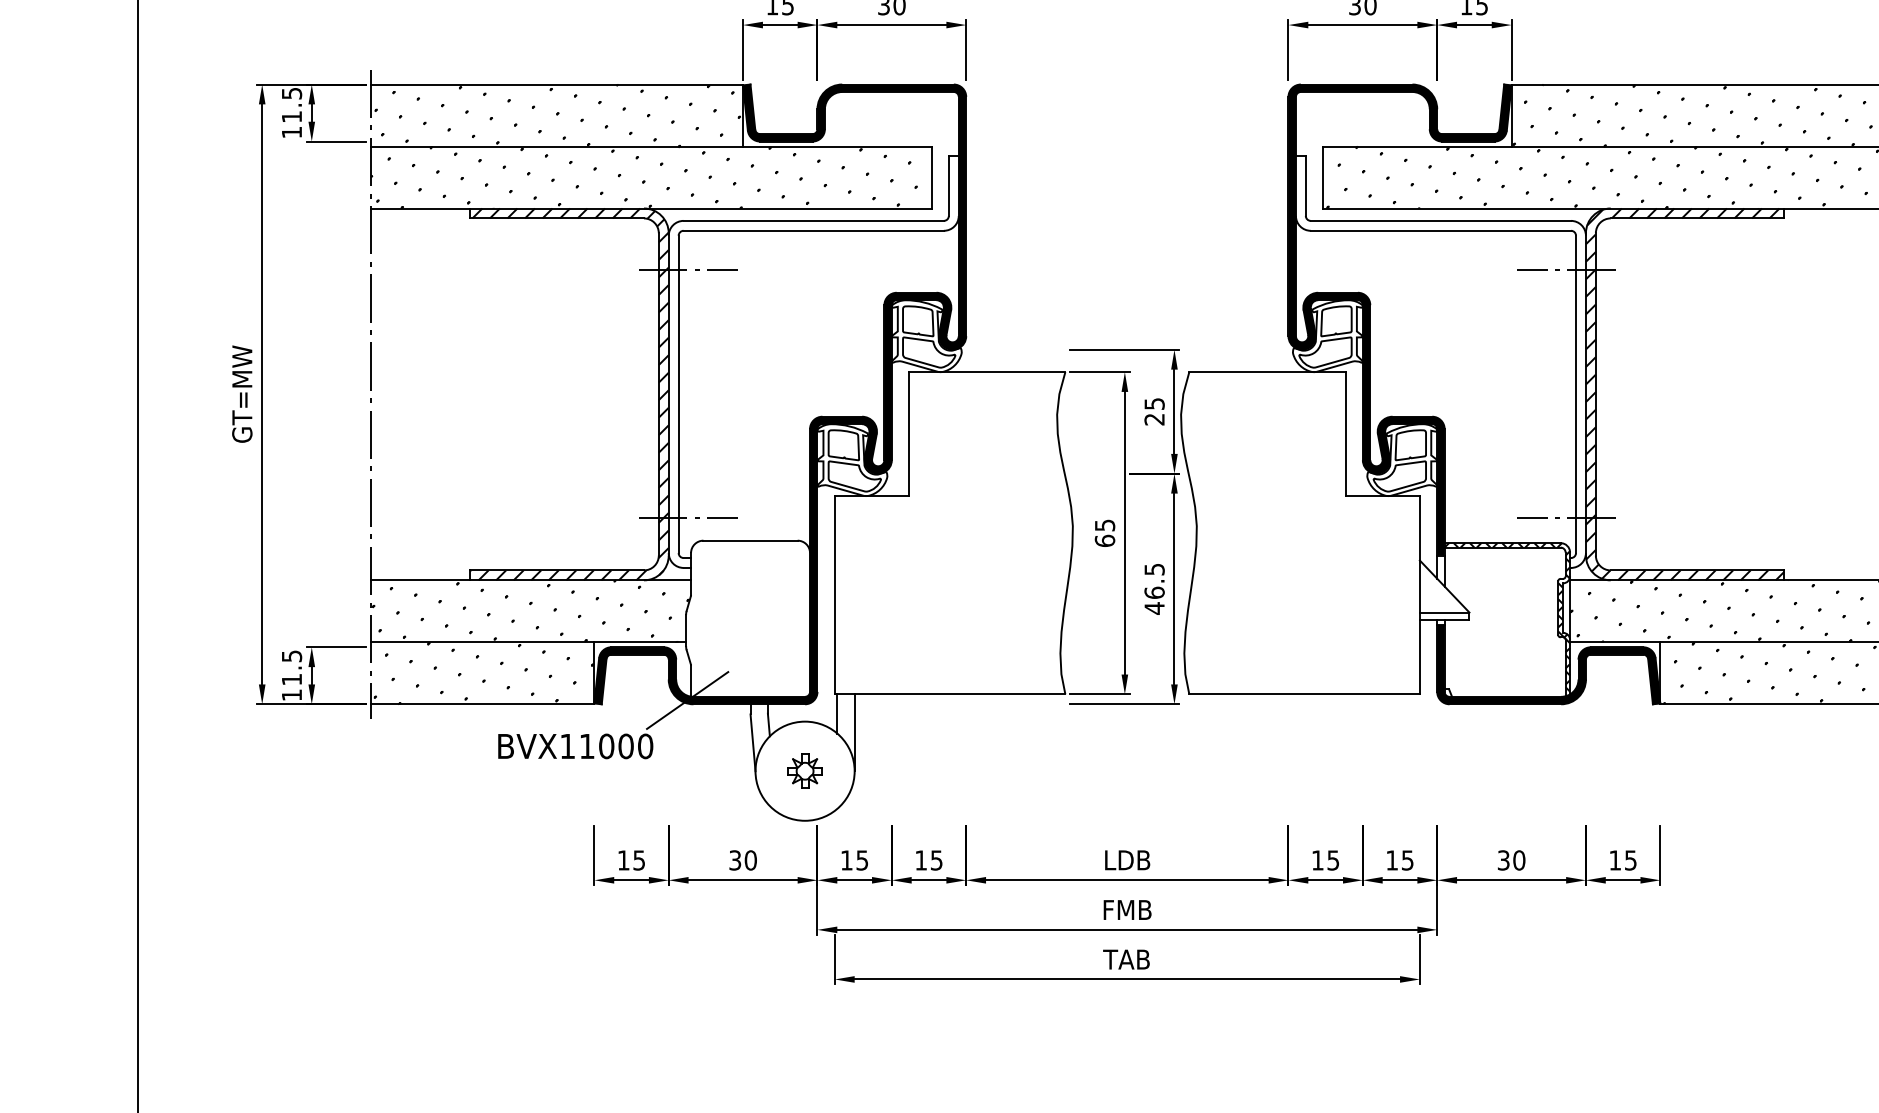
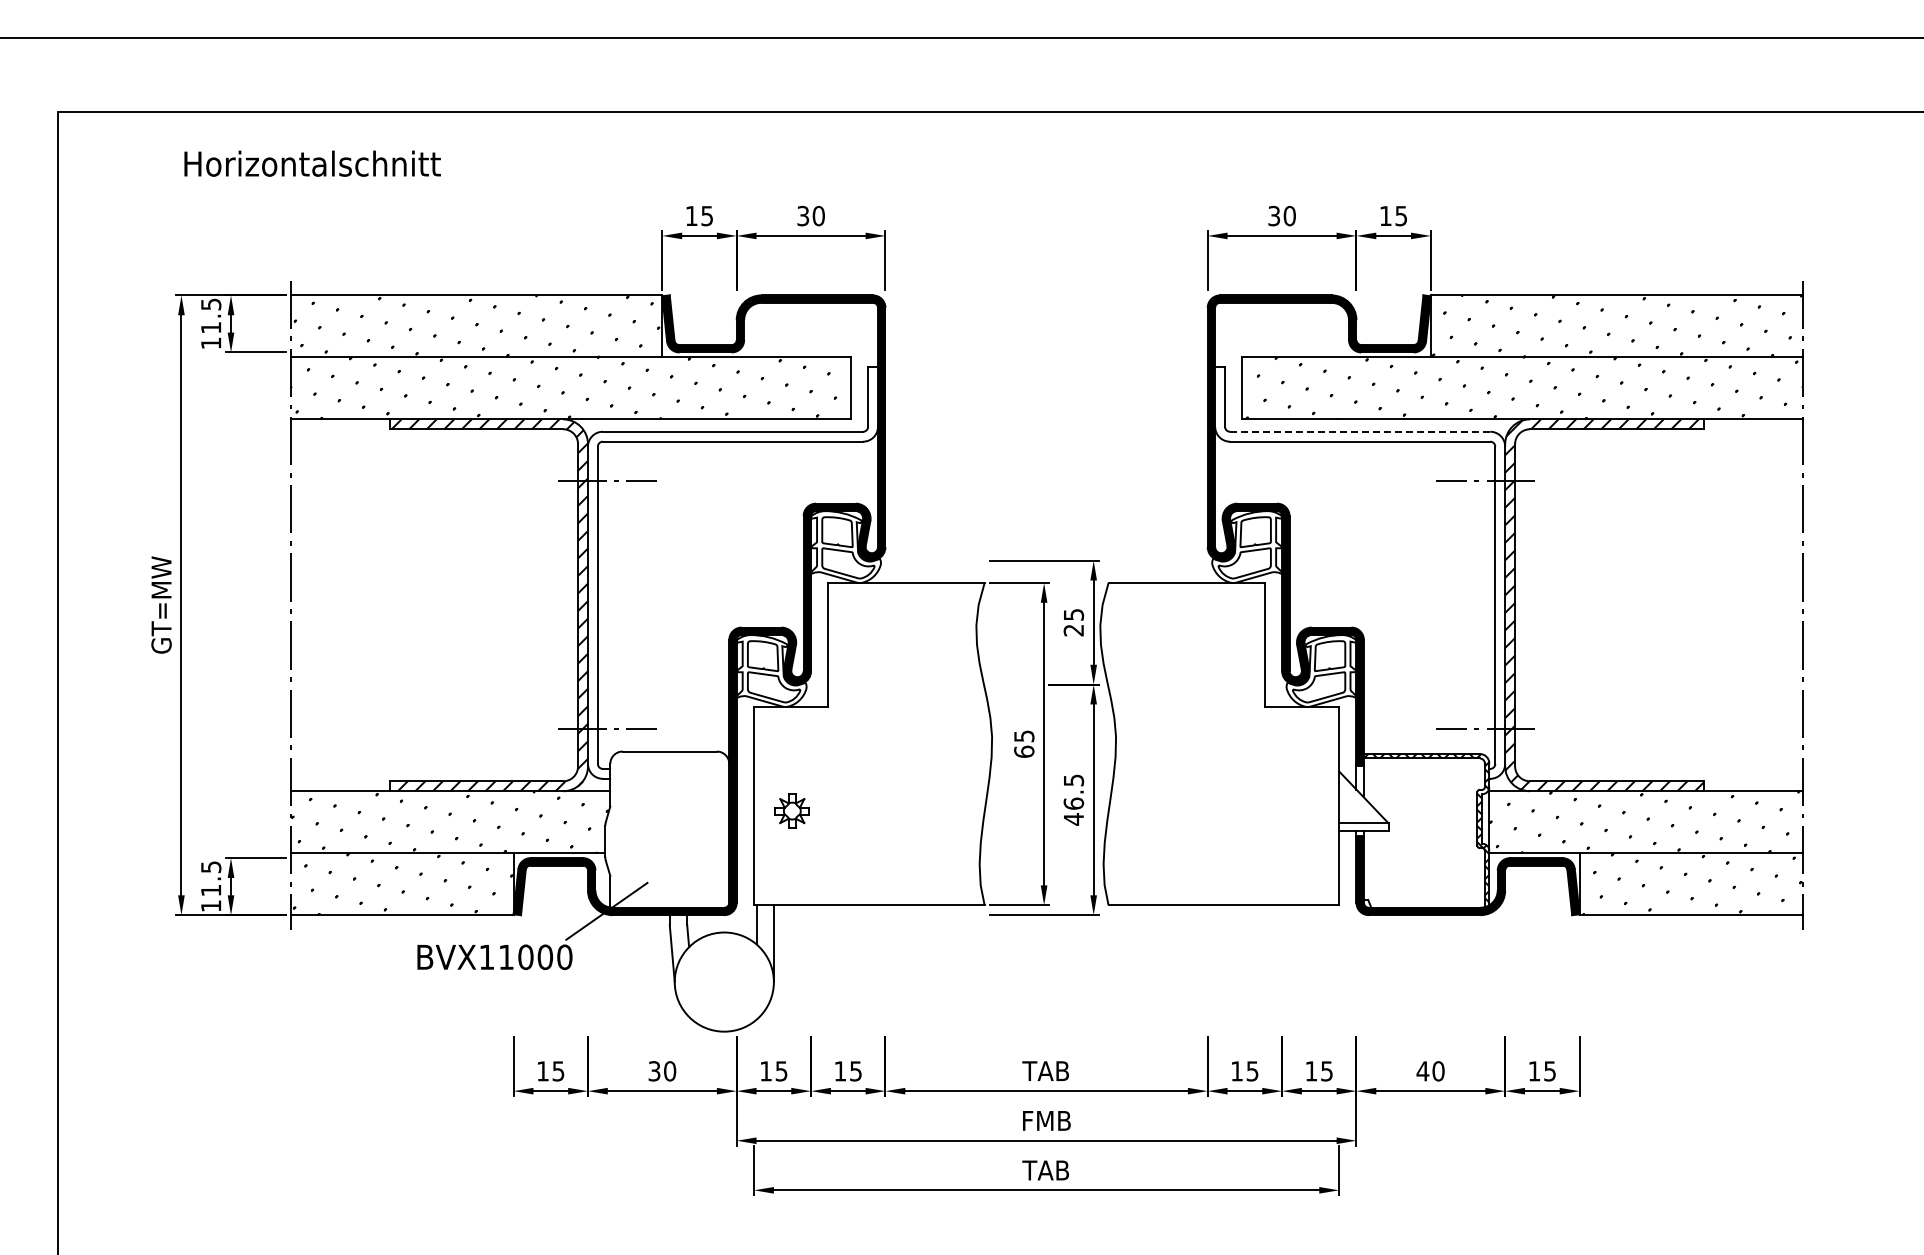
line: (1441, 220) -> (1360, 431), solid -> dashed
part: (804, 770) -> (791, 810), moved
text: (1126, 860) -> (1045, 1071), LDB -> TAB
text: (1503, 860) -> (1422, 1071), 30 -> 40

